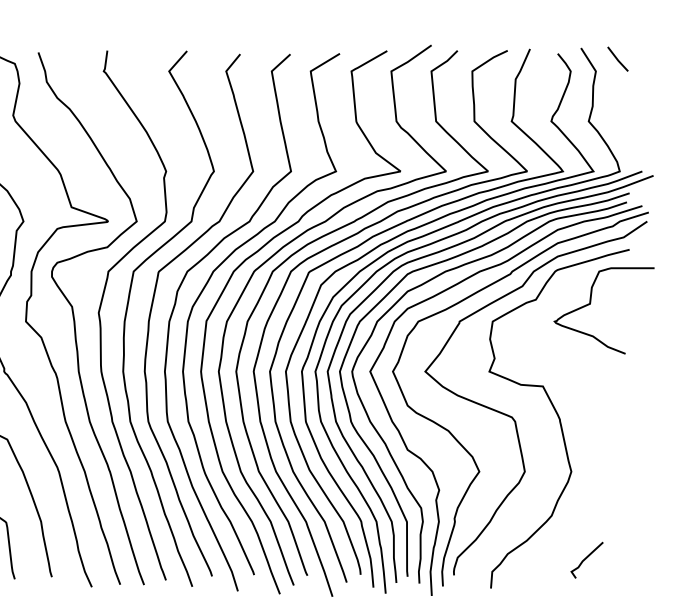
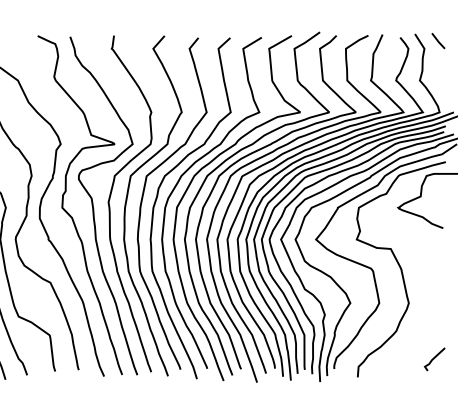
line: (586, 560) -> (434, 359), moved

